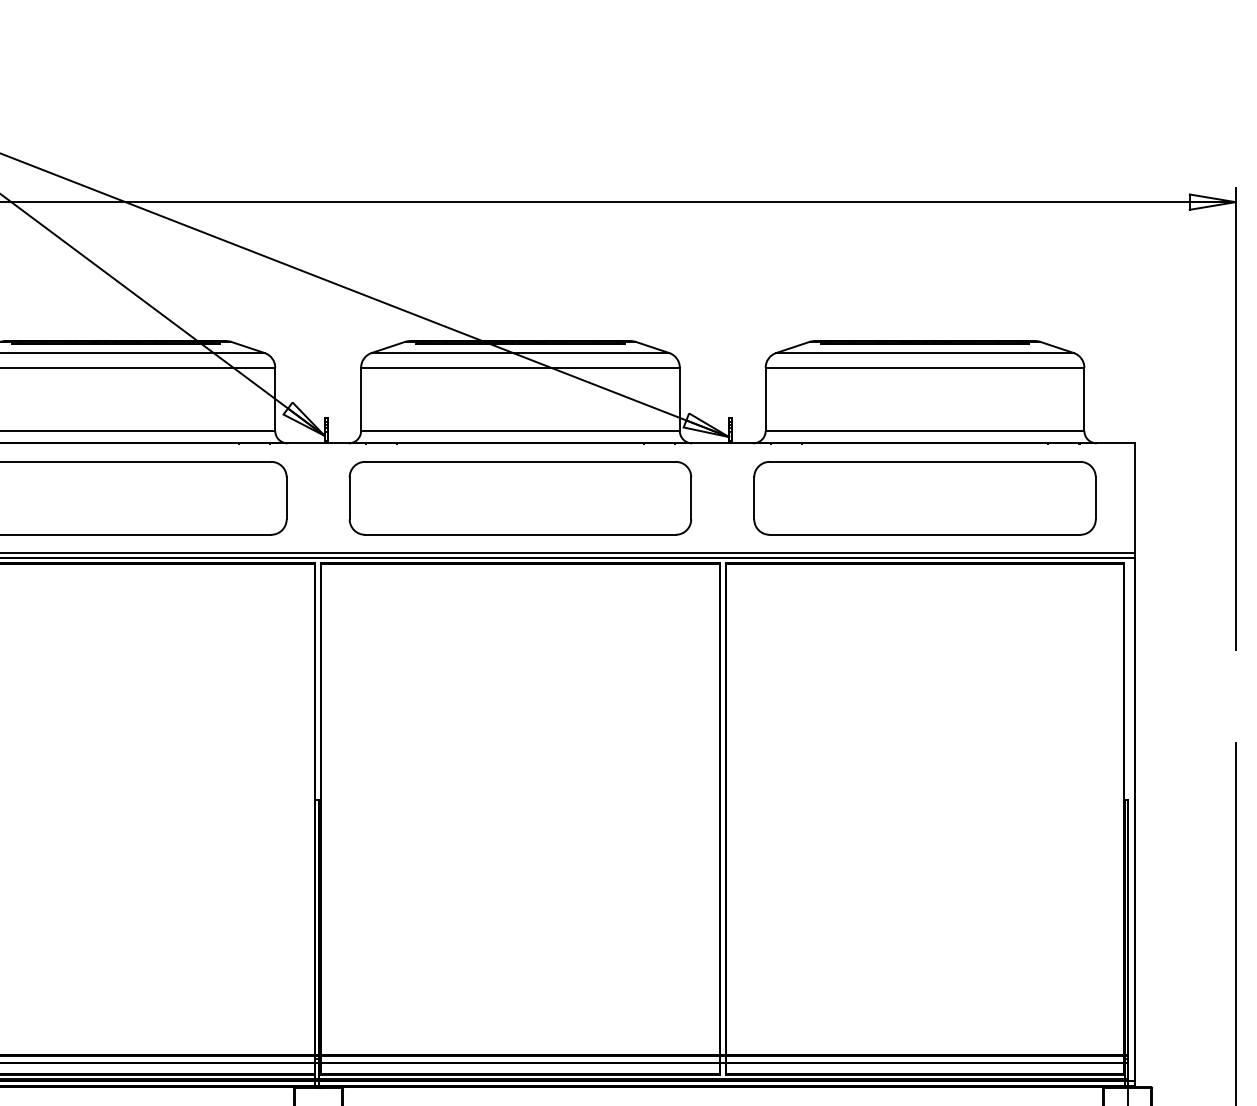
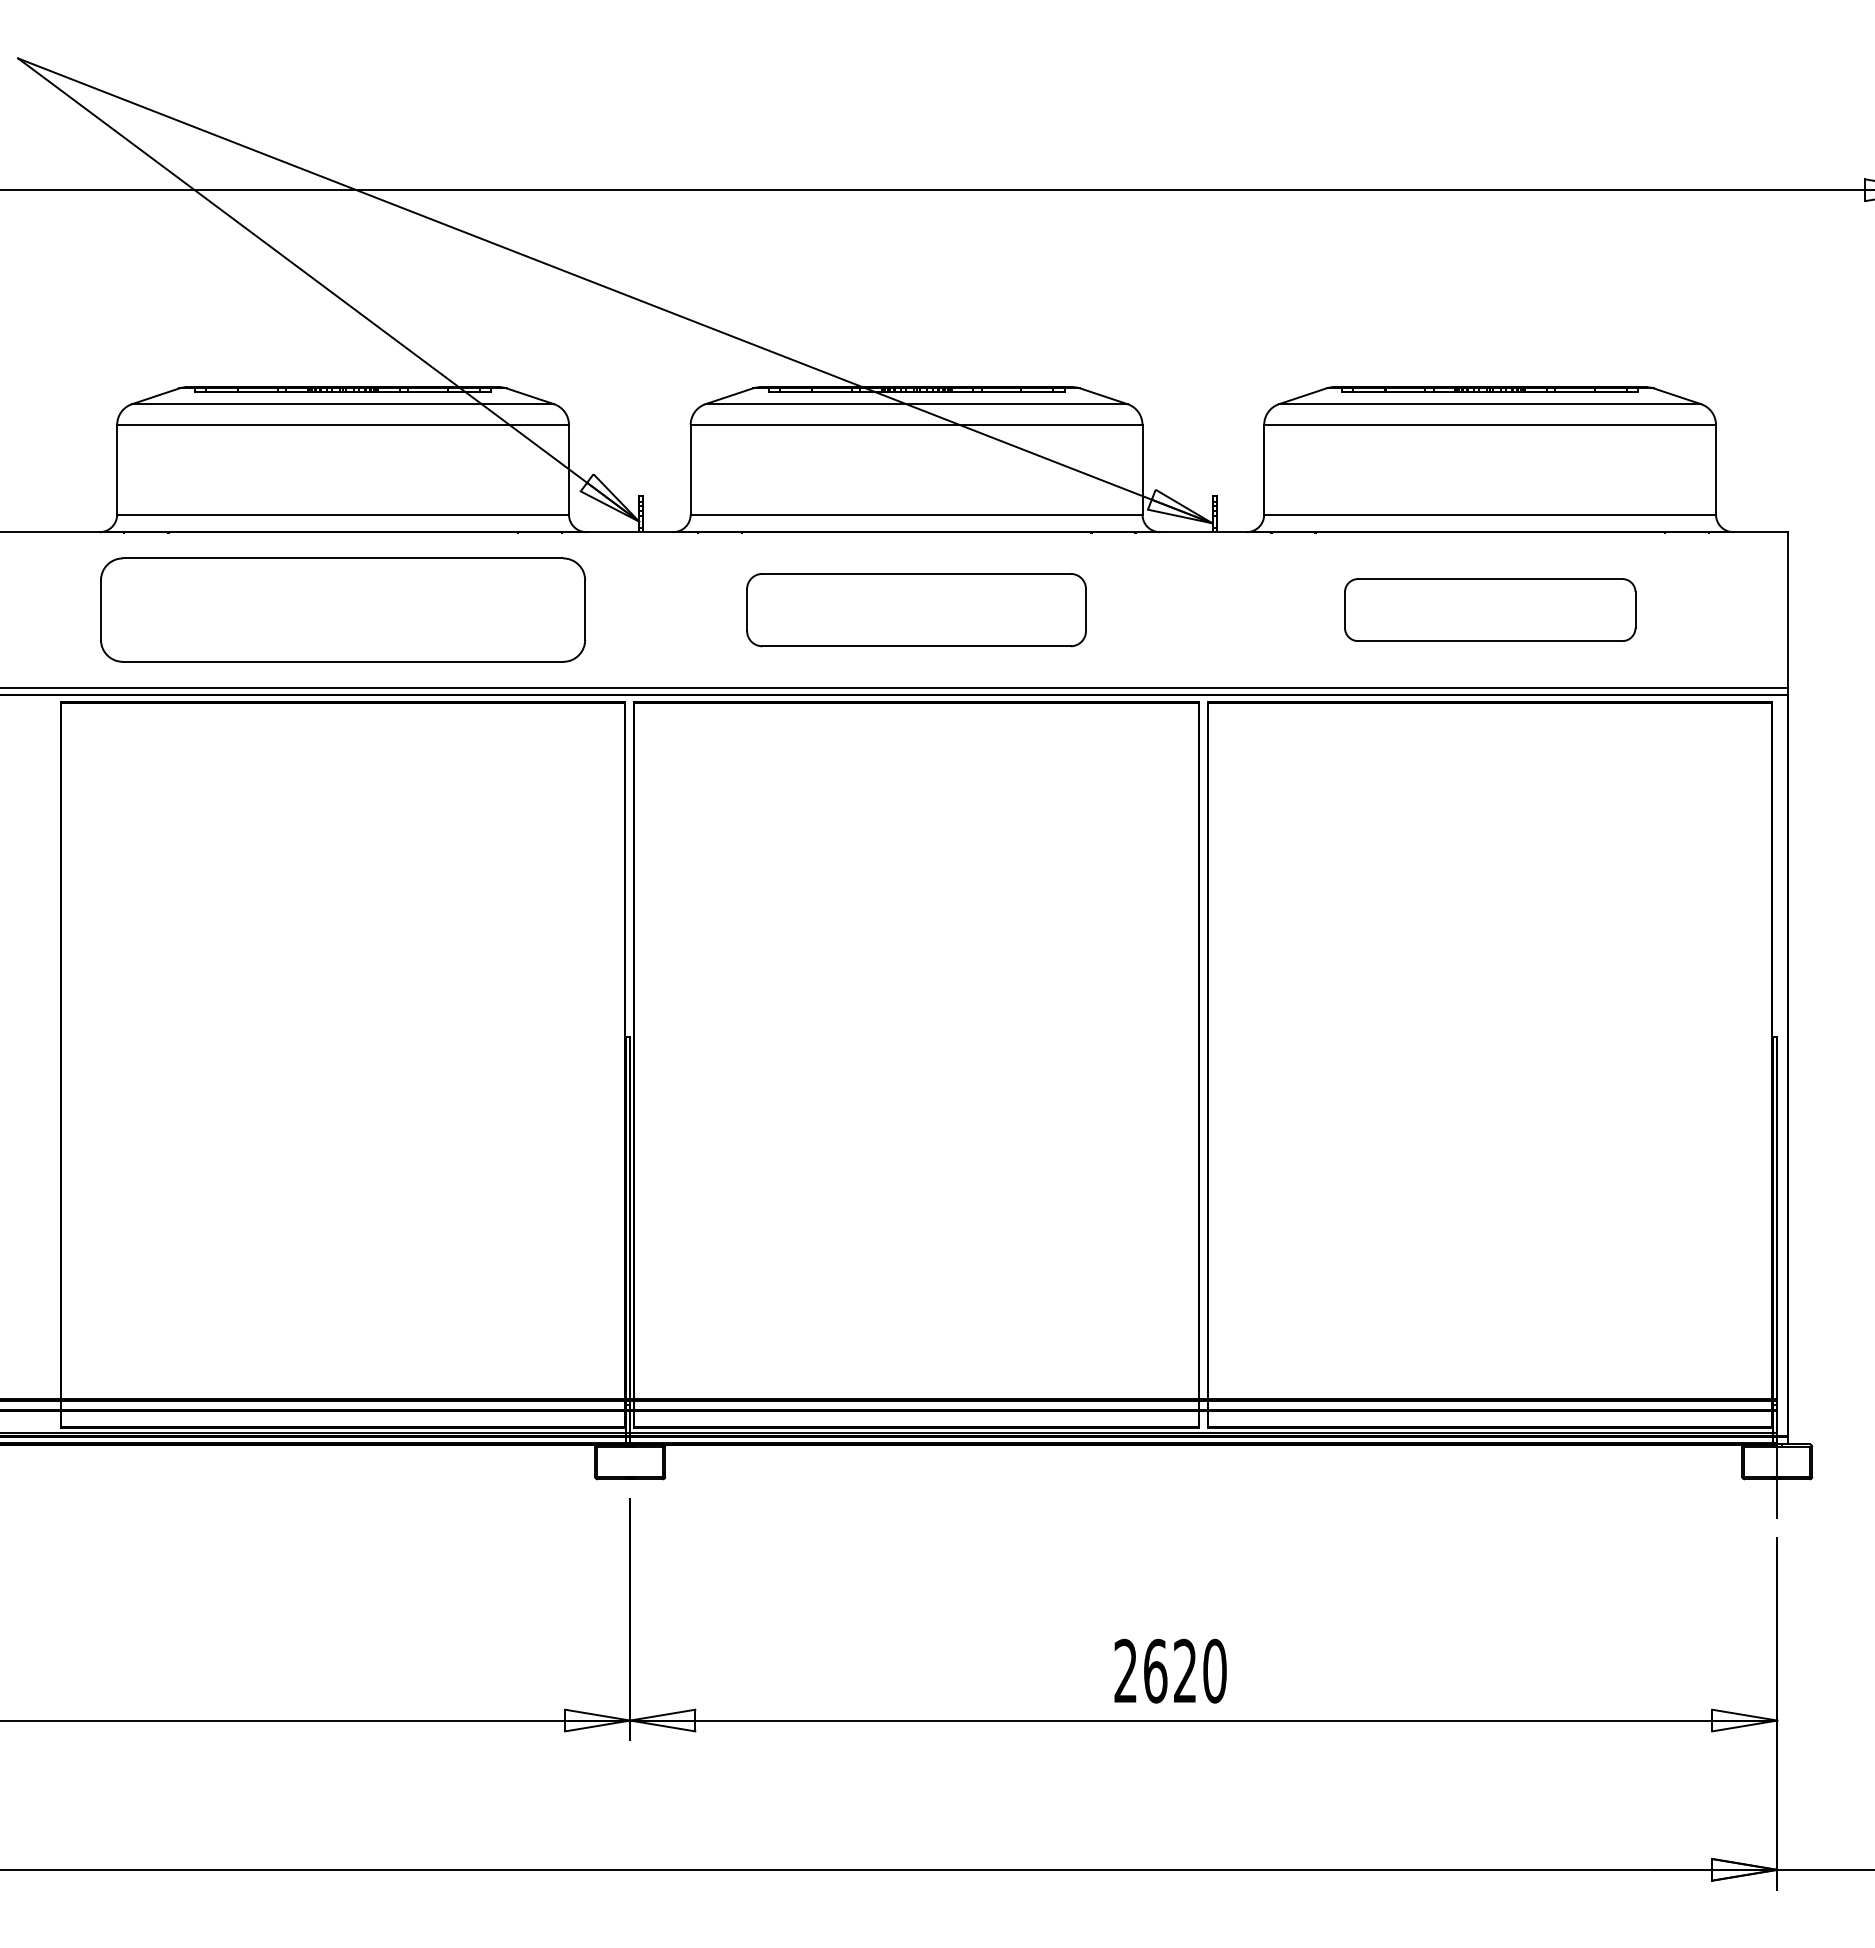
part: (520, 497) -> (916, 609), size x0.7
part: (925, 497) -> (1490, 609), size x0.6

